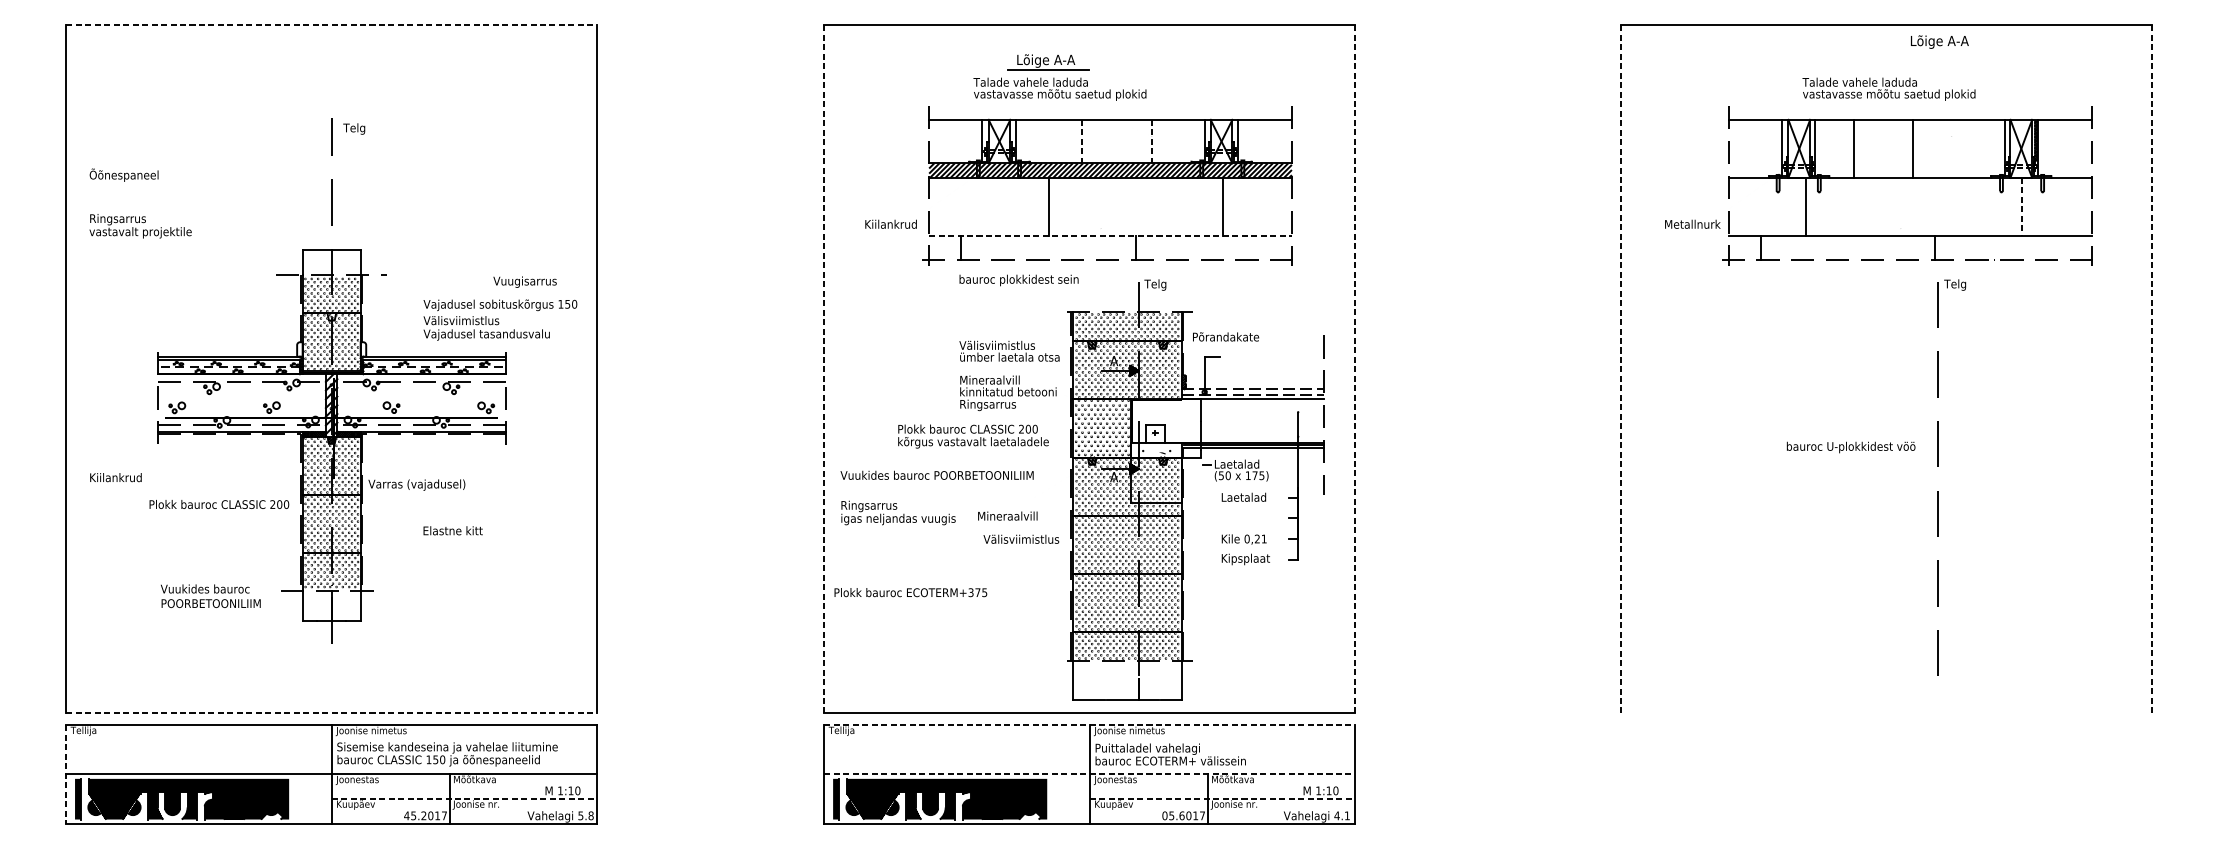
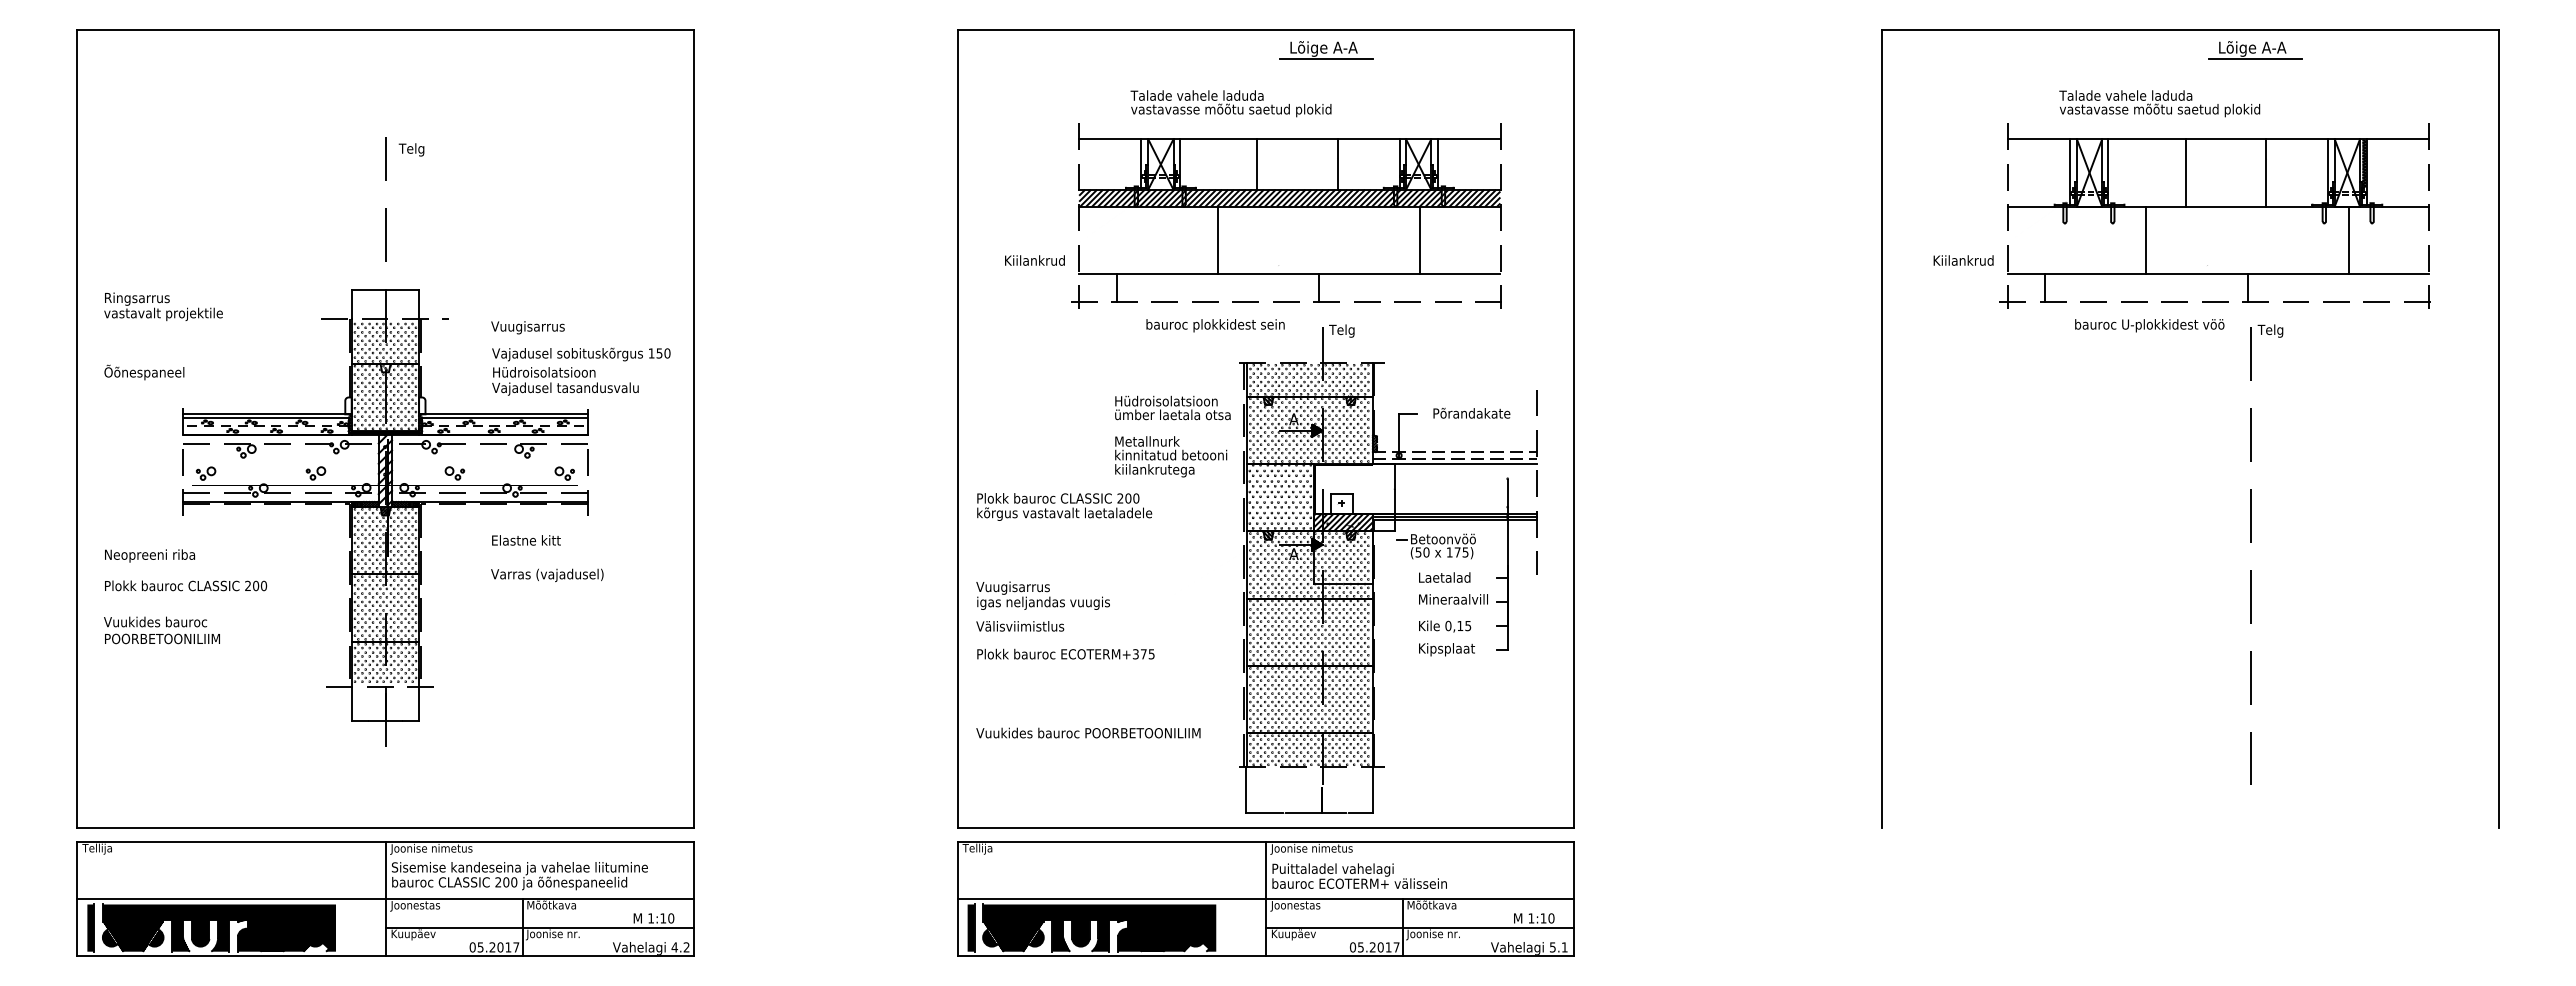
line: (332, 25) -> (386, 29), dashed -> solid
line: (1942, 51) -> (2255, 59), added
part: (1048, 62) -> (1326, 50), moved
text: (1888, 89) -> (2159, 103), moved
line: (1082, 142) -> (1257, 165), dashed -> solid
line: (1151, 142) -> (1337, 165), dashed -> solid
line: (1853, 148) -> (2185, 172), moved
line: (1912, 148) -> (2266, 172), moved
text: (124, 175) -> (144, 372), moved
line: (1806, 207) -> (2146, 240), moved
line: (2022, 207) -> (2348, 240), dashed -> solid
text: (1693, 224) -> (1966, 260), Metallnurk -> Kiilankrud
text: (140, 225) -> (163, 306), moved
line: (1110, 236) -> (1289, 274), dashed -> solid
text: (1019, 280) -> (1215, 325), moved
text: (524, 281) -> (527, 327), moved
text: (467, 320) -> (543, 372), Välisviimistlus -> Hüdroisolatsioon
text: (1225, 337) -> (1471, 413), moved
text: (1003, 344) -> (1165, 400), Välisviimistlus -> Hüdroisolatsioon
line: (1355, 368) -> (1574, 428), dashed -> solid
line: (2151, 368) -> (2498, 428), dashed -> solid
line: (824, 369) -> (957, 429), dashed -> solid
line: (1620, 369) -> (1882, 429), dashed -> solid
text: (994, 380) -> (1154, 441), Mineraalvill -> Metallnurk
text: (994, 405) -> (1154, 470), Ringsarrus -> kiilankrutega
text: (973, 436) -> (1064, 506), moved
text: (1850, 447) -> (2149, 325), moved
hatch: (1155, 449) -> (1342, 522), added
text: (1242, 463) -> (1443, 538), Laetalad -> Betoonvöö
text: (937, 474) -> (1088, 732), moved
text: (129, 478) -> (150, 555), Kiilankrud -> Neopreeni riba
text: (417, 485) -> (547, 575), moved
text: (219, 504) -> (186, 585), moved
text: (871, 505) -> (1012, 587), Ringsarrus -> Vuugisarrus
text: (1007, 516) -> (1453, 599), moved
text: (453, 530) -> (526, 540), moved
text: (1261, 538) -> (1464, 625), 0,21 -> 0,15
text: (1021, 539) -> (1020, 626), moved
text: (910, 592) -> (1065, 653), moved
text: (210, 596) -> (161, 630), moved
line: (332, 713) -> (386, 828), dashed -> solid
line: (1090, 725) -> (1266, 842), dashed -> solid
text: (432, 759) -> (502, 882), 150 -> 200
line: (66, 774) -> (77, 899), dashed -> solid
line: (1090, 774) -> (1266, 899), dashed -> solid
line: (465, 798) -> (540, 927), dashed -> solid
line: (1223, 798) -> (1420, 927), dashed -> solid
text: (406, 815) -> (472, 947), 45.2017 -> 05.2017
text: (585, 815) -> (680, 947), 5.8 -> 4.2
text: (1181, 815) -> (1372, 947), 05.6017 -> 05.2017
text: (1336, 815) -> (1552, 947), 4.1 -> 5.1

